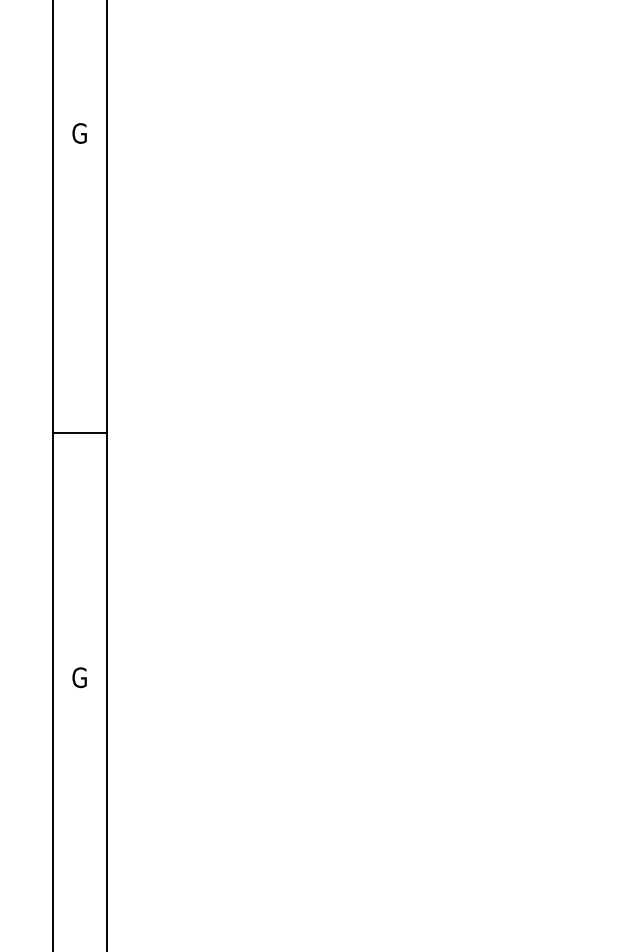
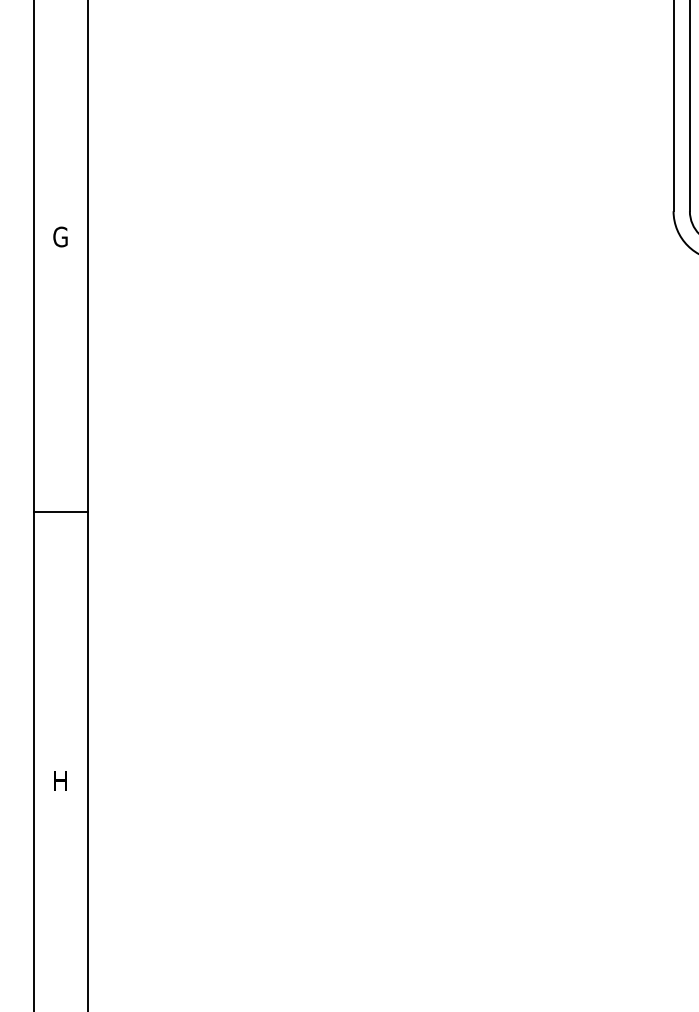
line: (79, 432) -> (60, 511), moved
text: (79, 676) -> (60, 780), G -> H

